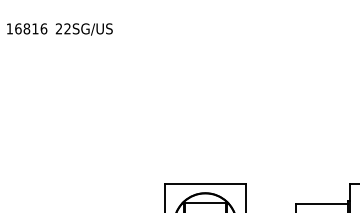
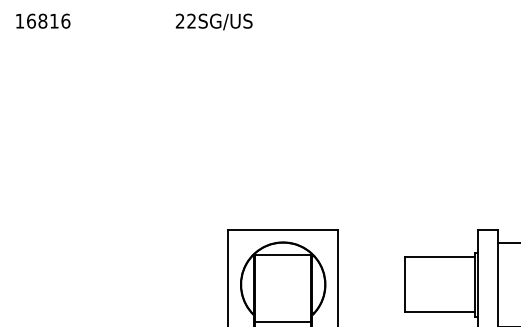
text: (83, 29) -> (213, 21), moved

